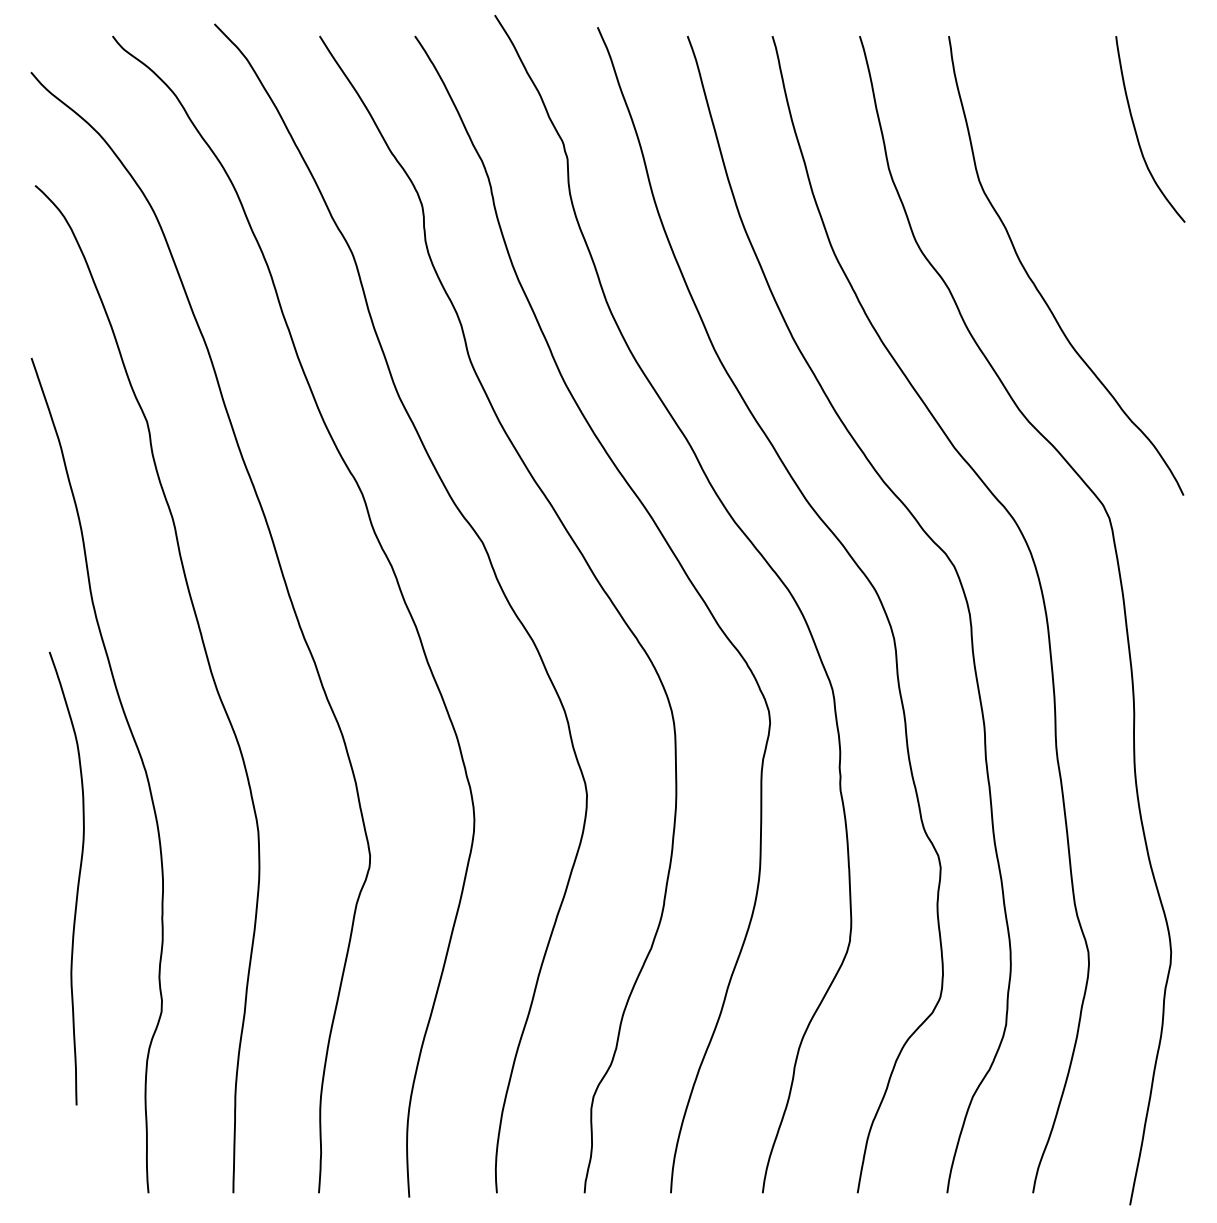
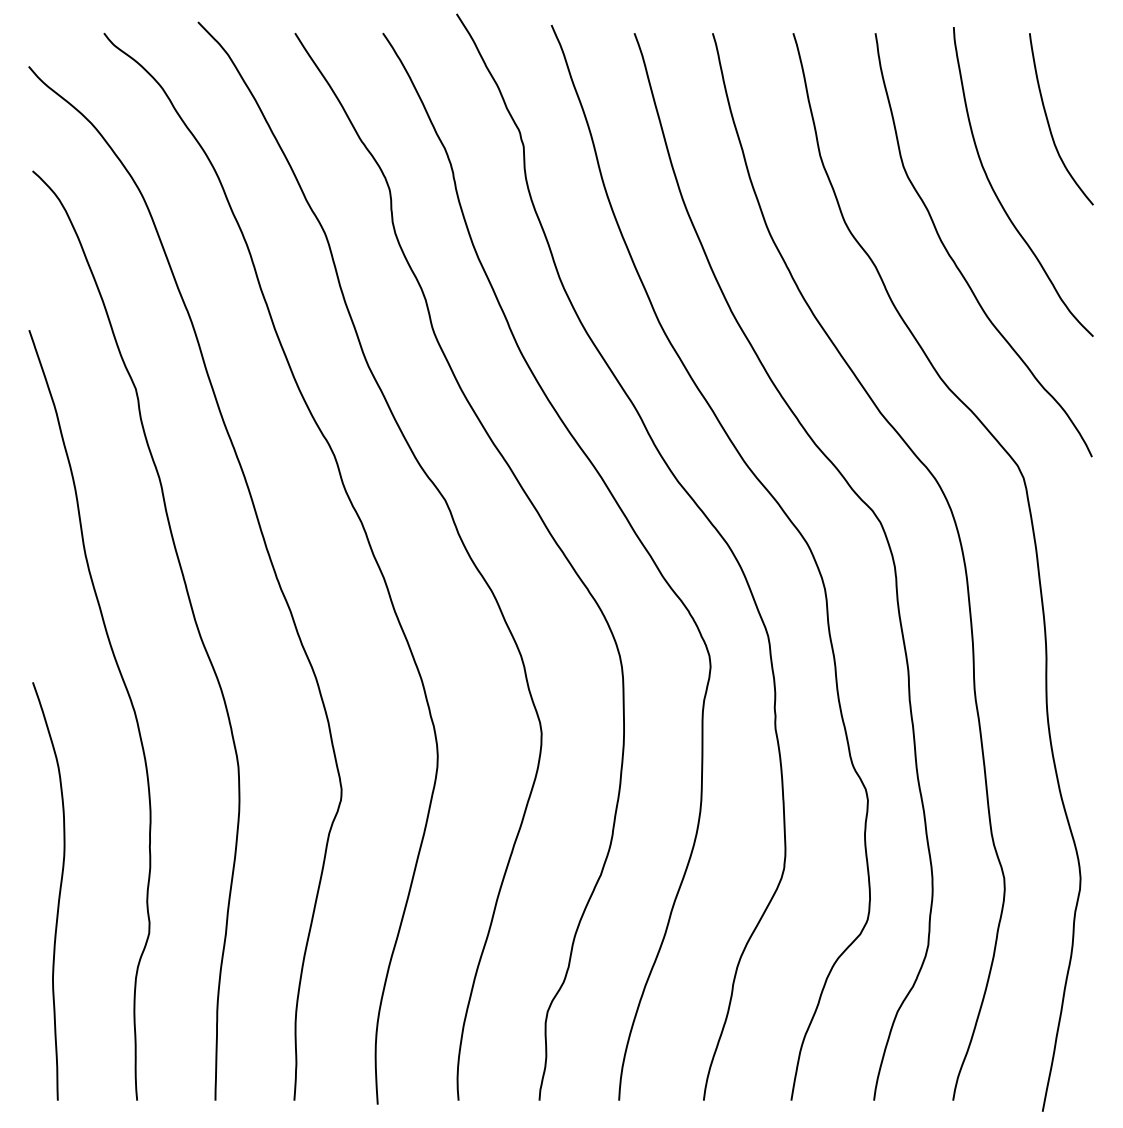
curve: (1081, 212) -> (997, 195), added
curve: (77, 881) -> (58, 894), moved

